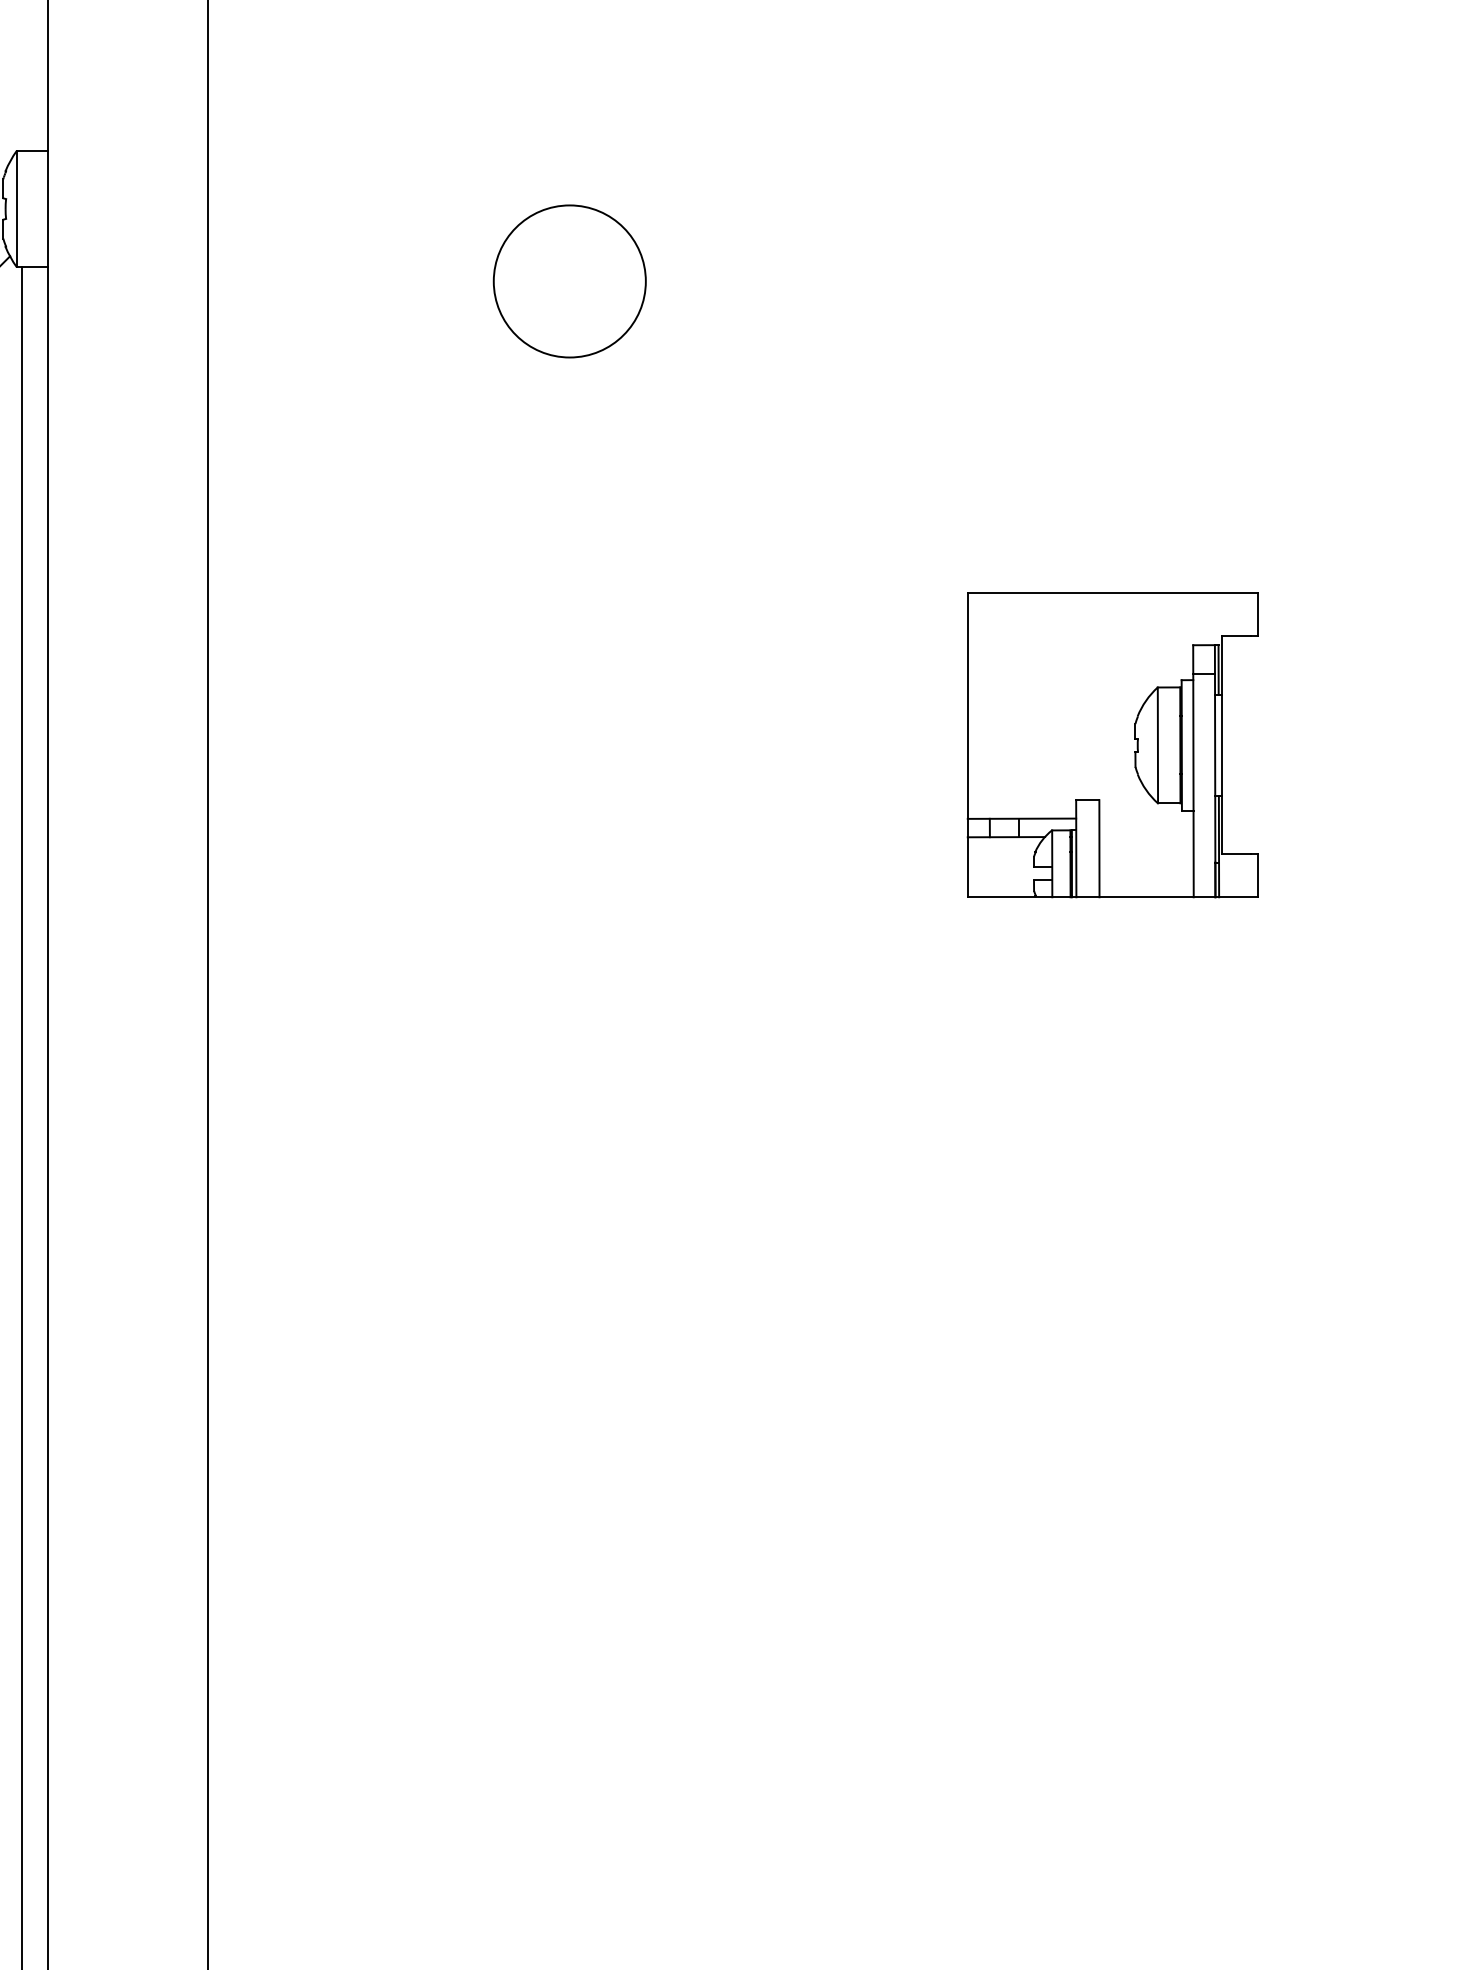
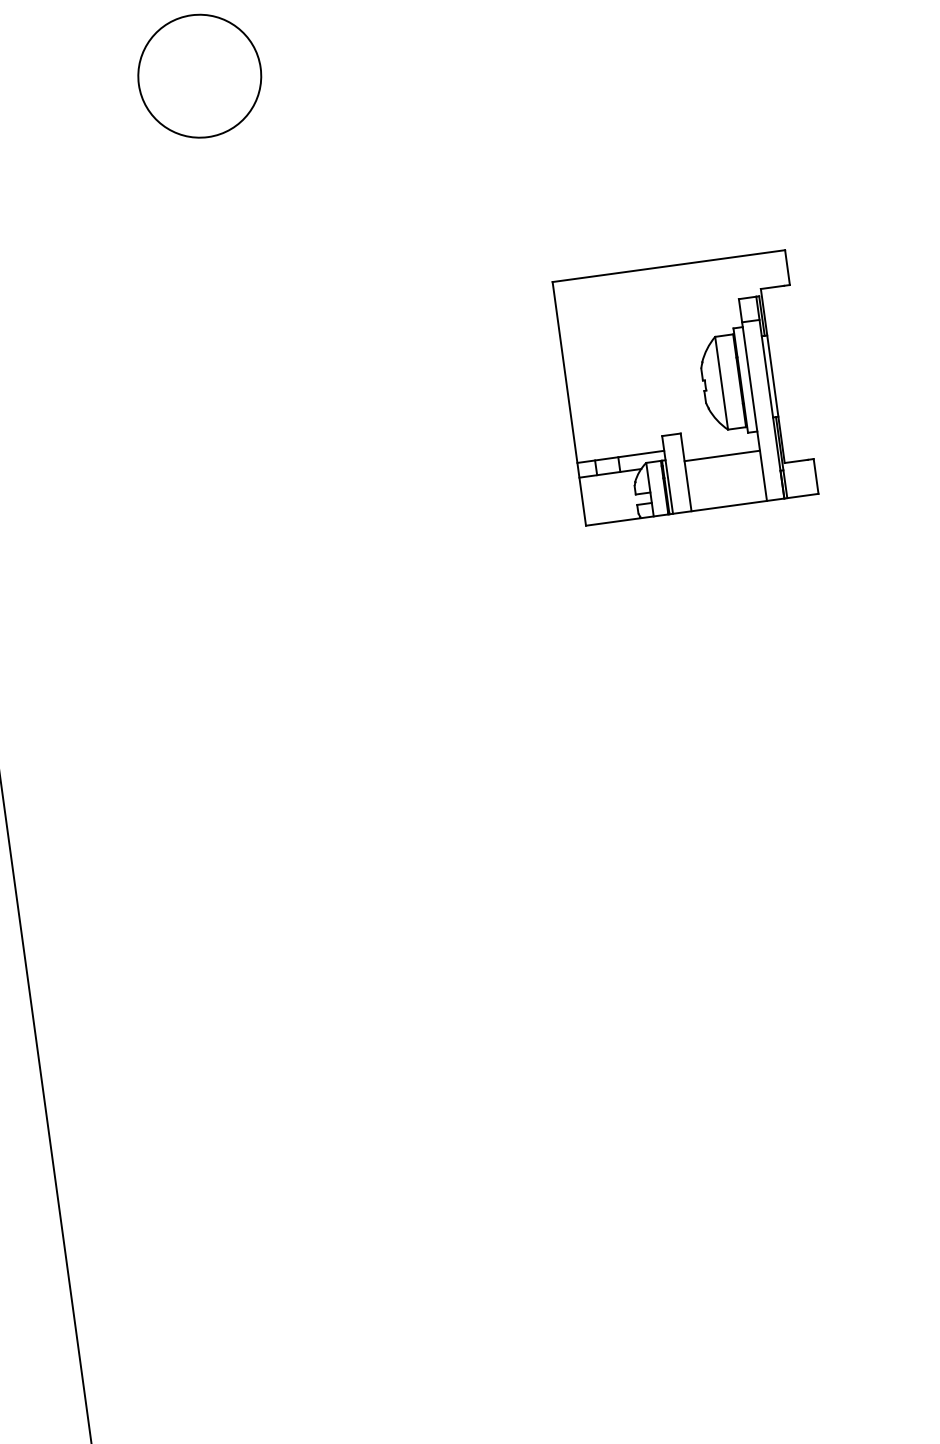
line: (1146, 834) -> (722, 455), added

